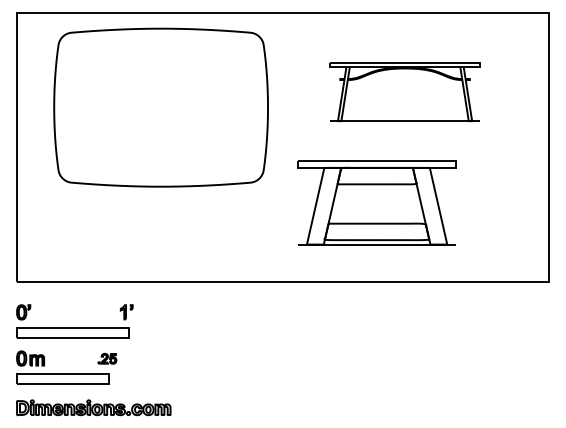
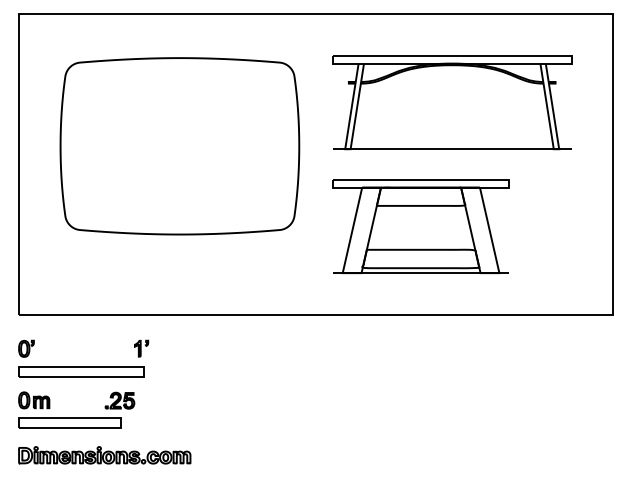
part: (405, 91) -> (452, 102), size x1.43
part: (160, 107) -> (179, 146), moved
part: (106, 358) -> (119, 400), size x1.43

